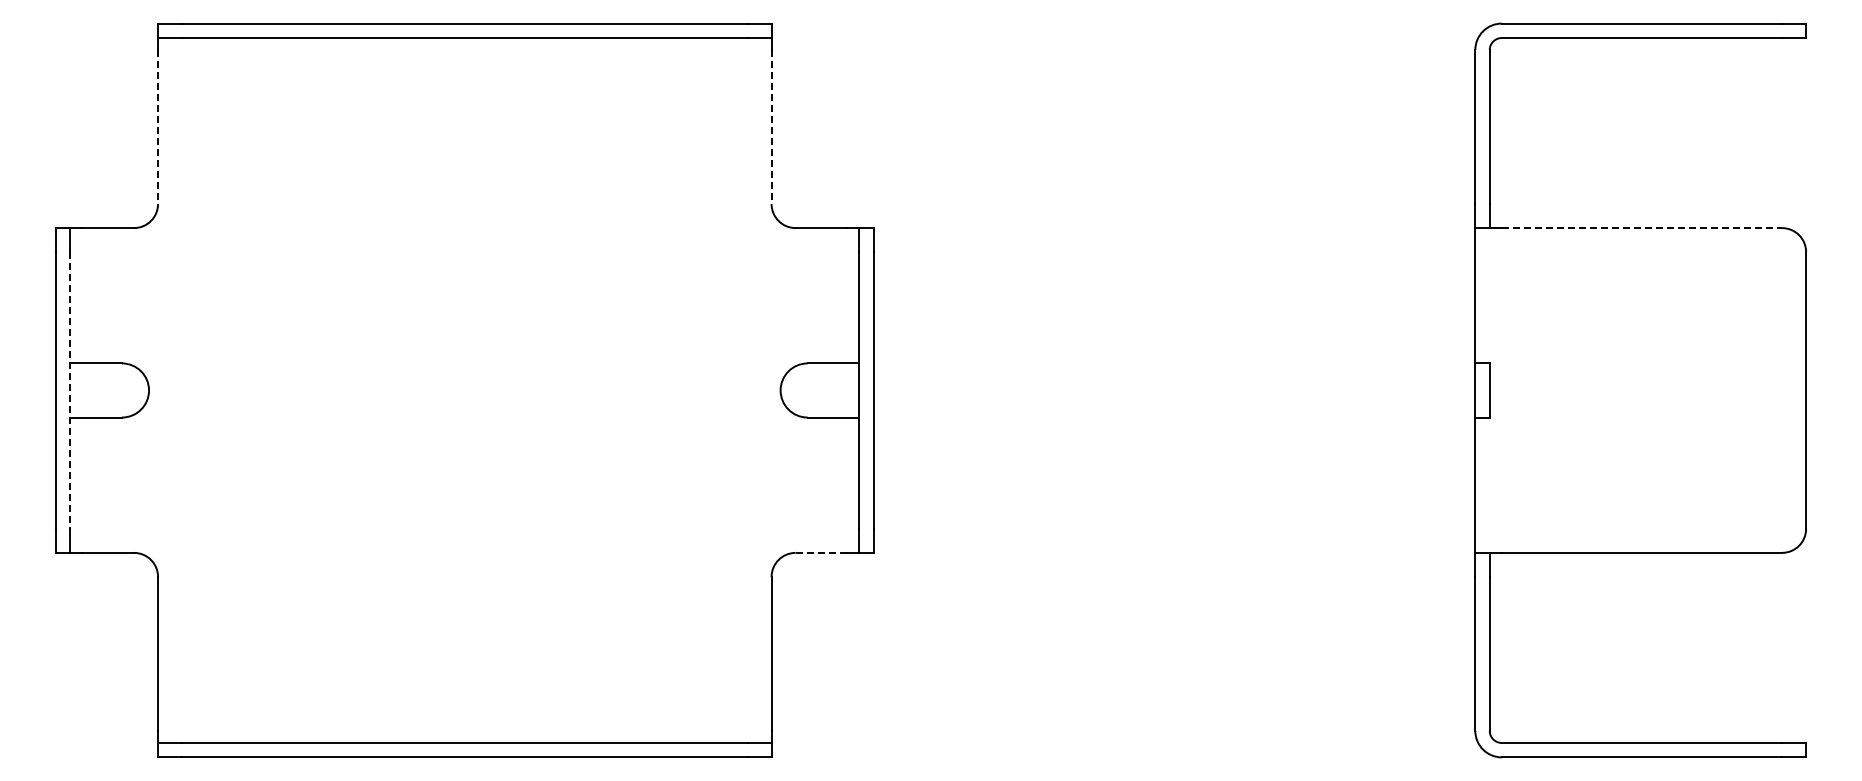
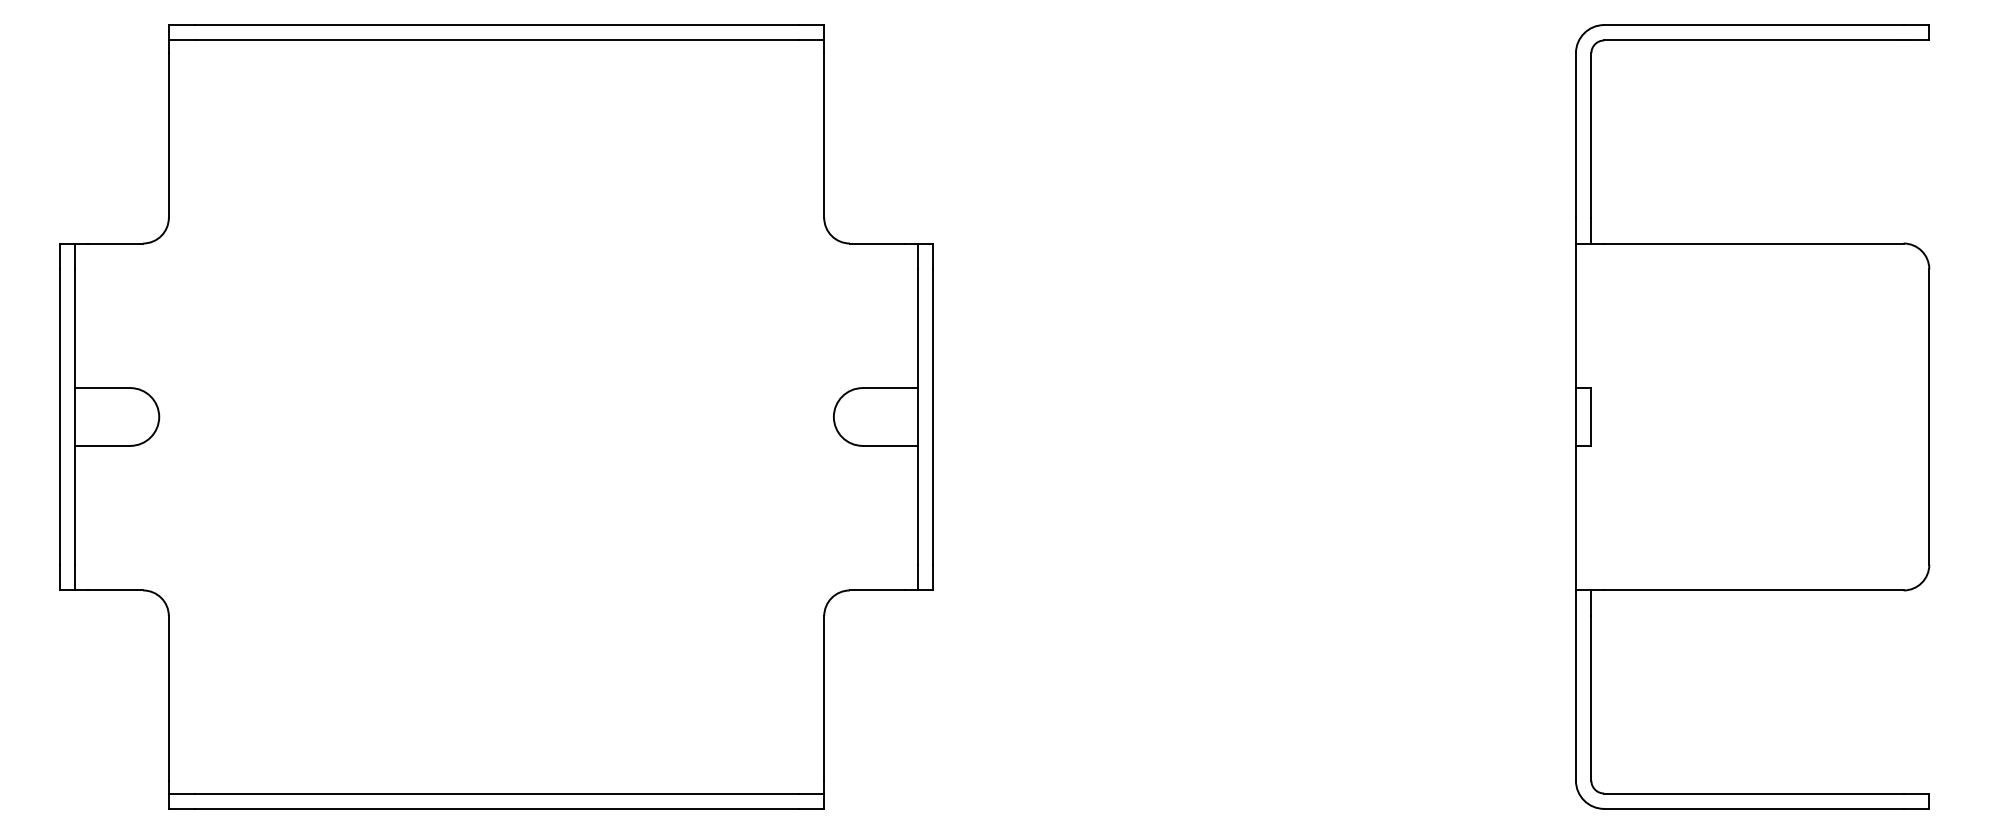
line: (158, 127) -> (169, 136), dashed -> solid
line: (771, 127) -> (824, 136), dashed -> solid
line: (1642, 228) -> (1754, 243), dashed -> solid
line: (70, 390) -> (75, 417), dashed -> solid
line: (821, 552) -> (877, 590), dashed -> solid

